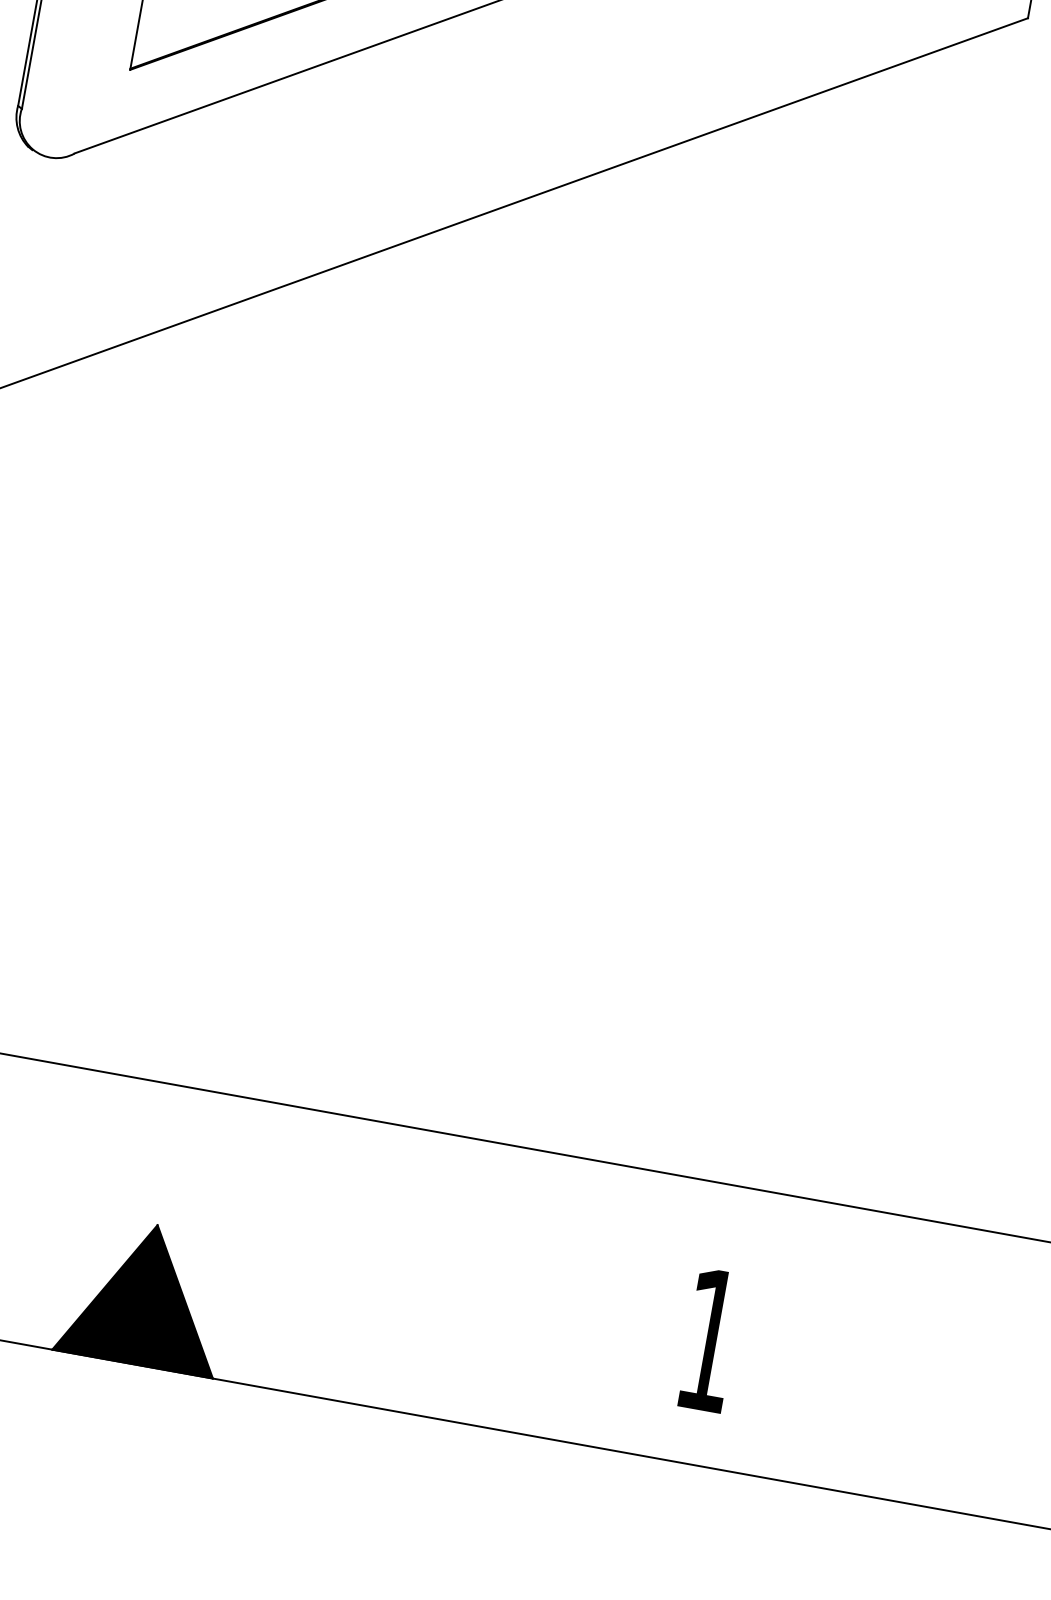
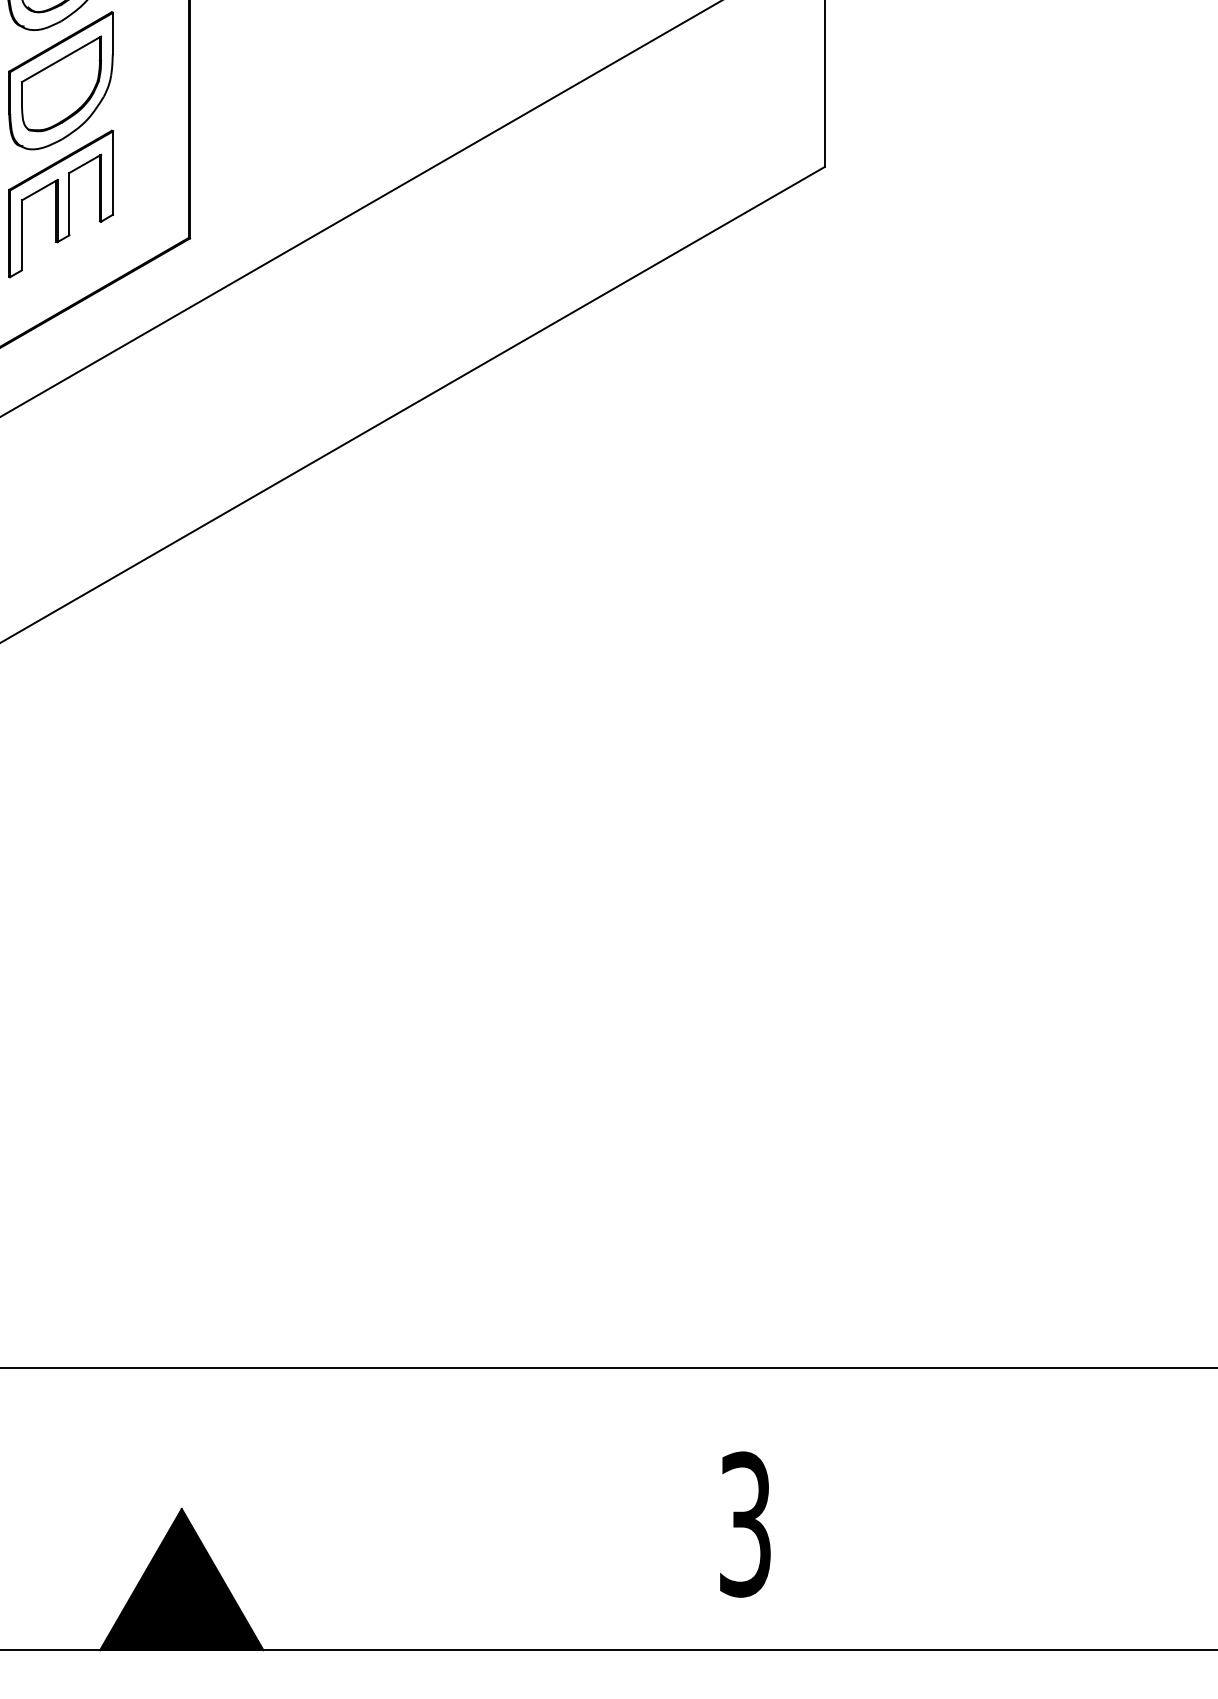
text: (709, 1340) -> (745, 1524), 1 -> 3

